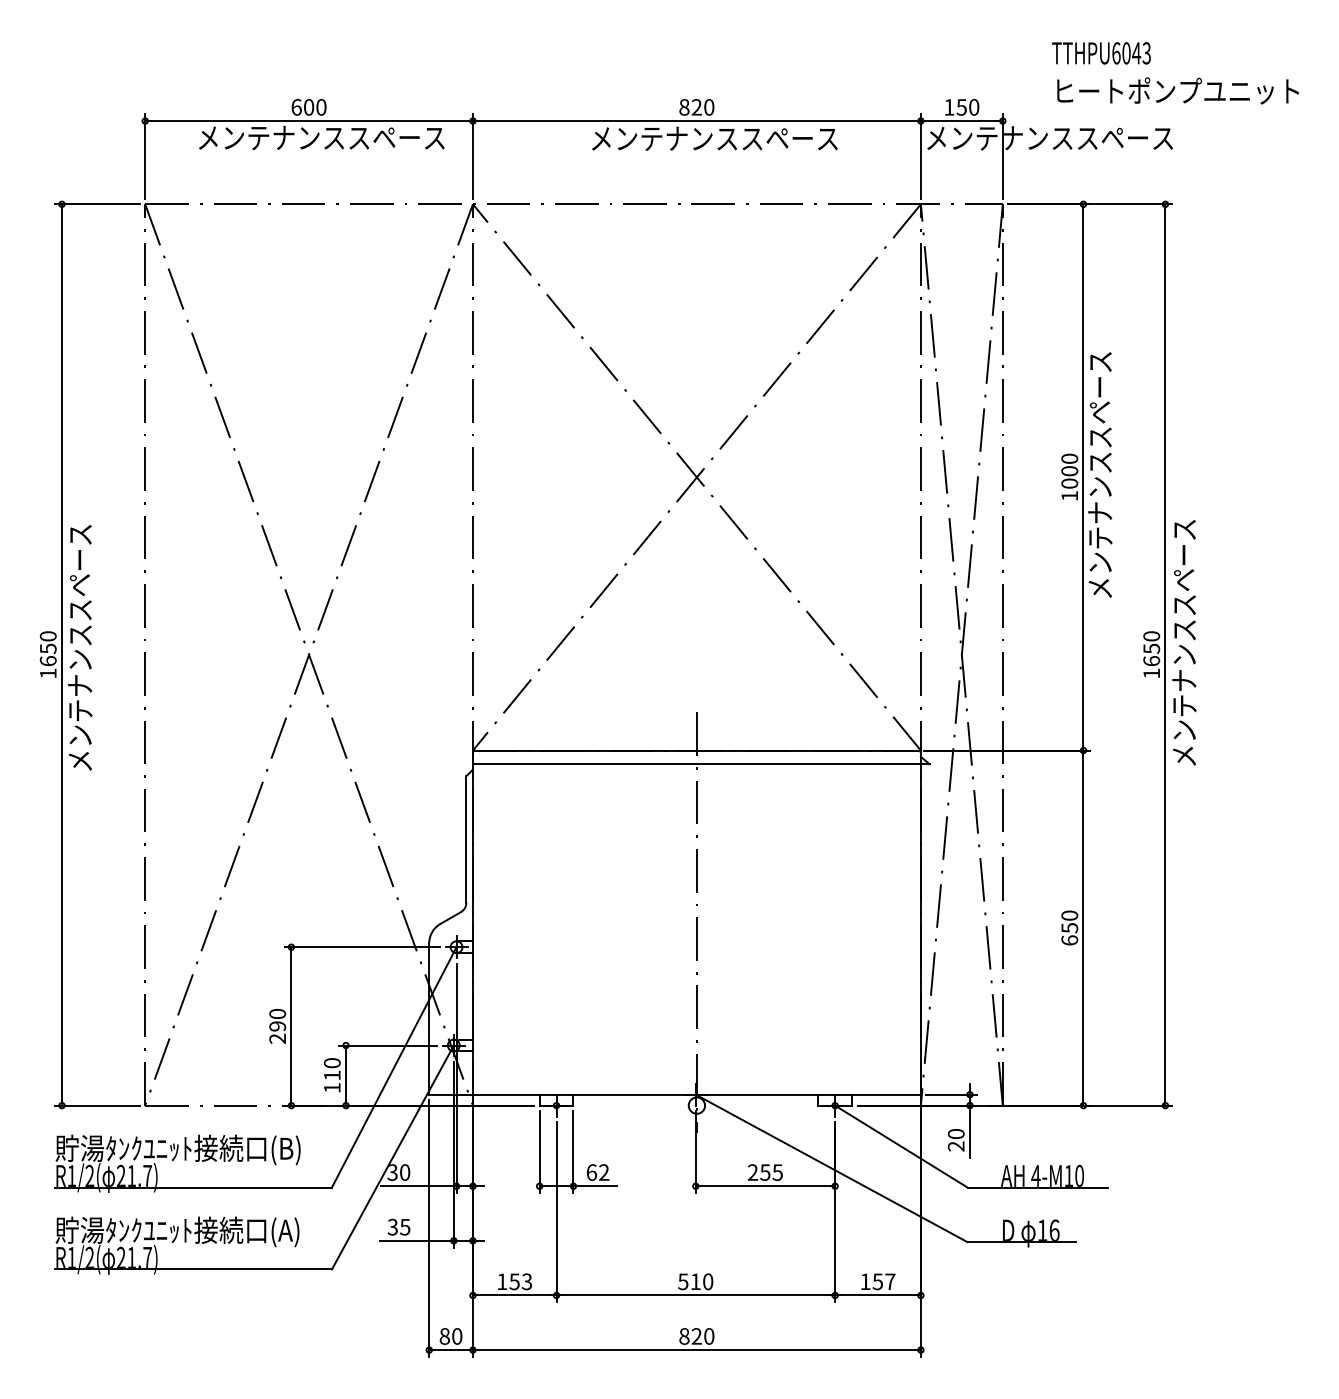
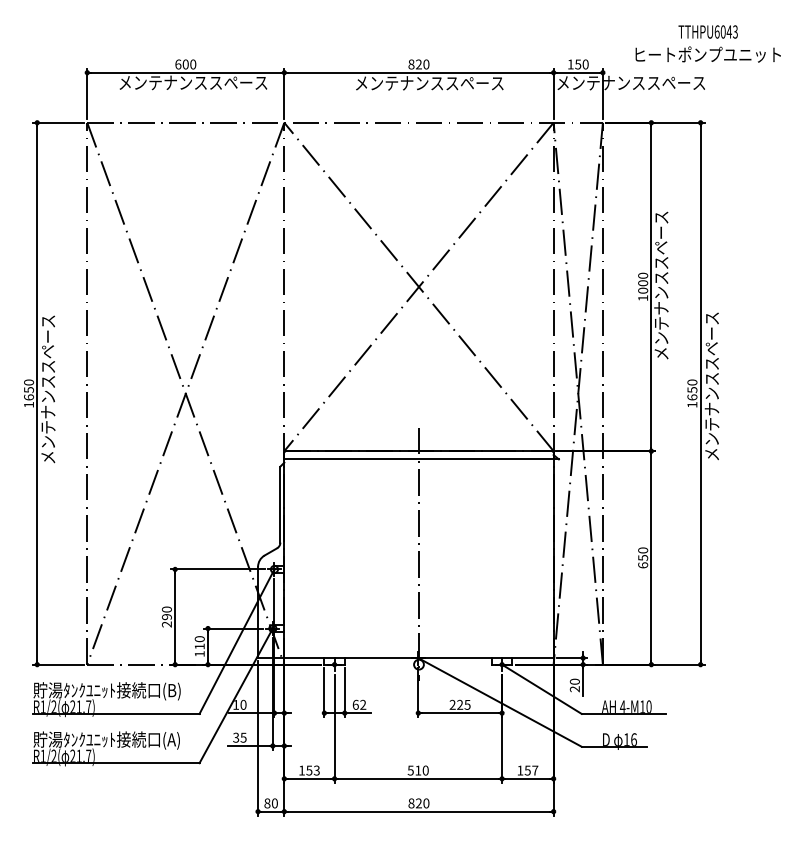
text: (1100, 52) -> (707, 31), moved
text: (391, 1171) -> (235, 704), 30 -> 10
text: (765, 1171) -> (460, 704), 255 -> 225

